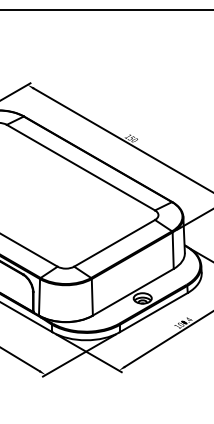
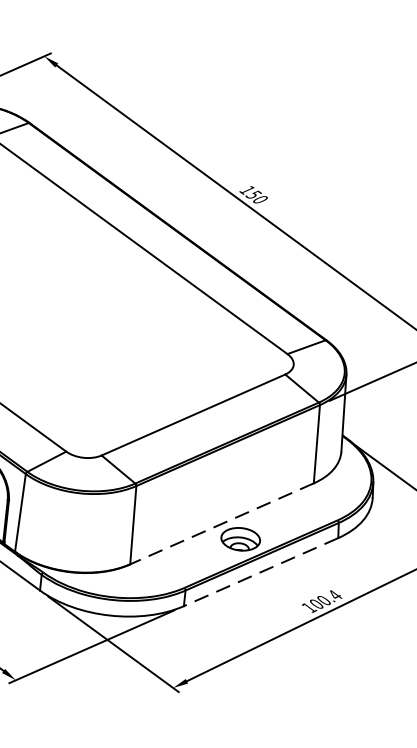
line: (133, 292) -> (222, 524), solid -> dashed
line: (153, 312) -> (260, 571), solid -> dashed

